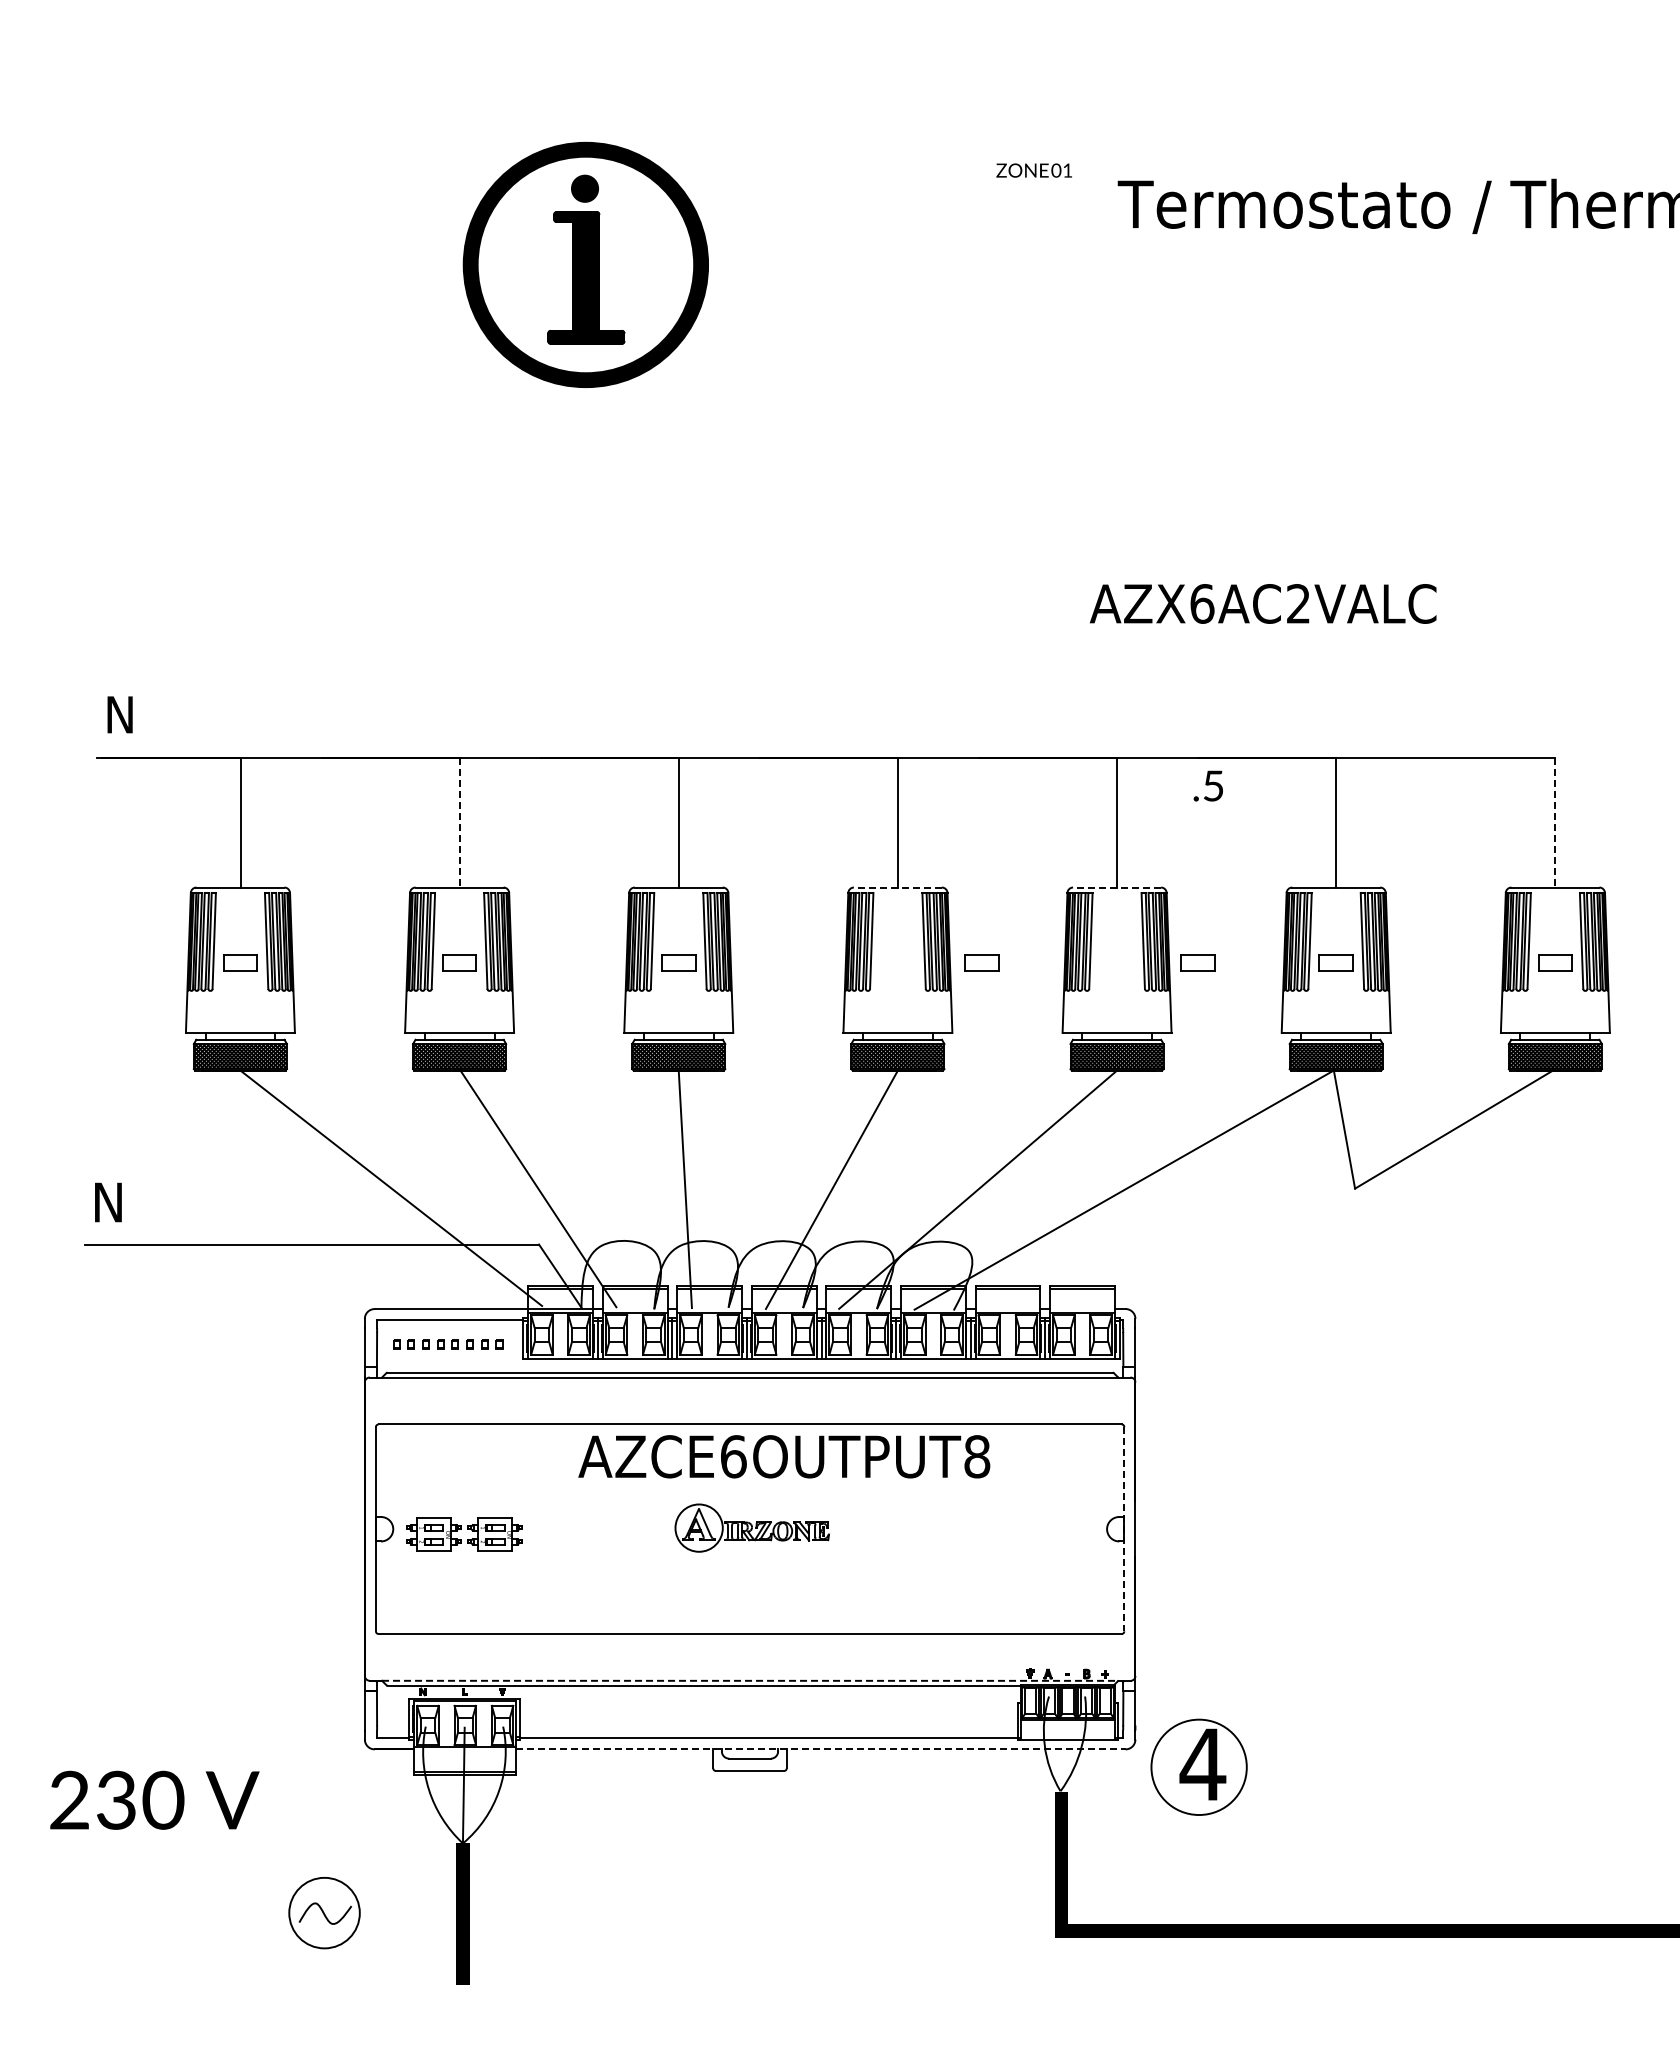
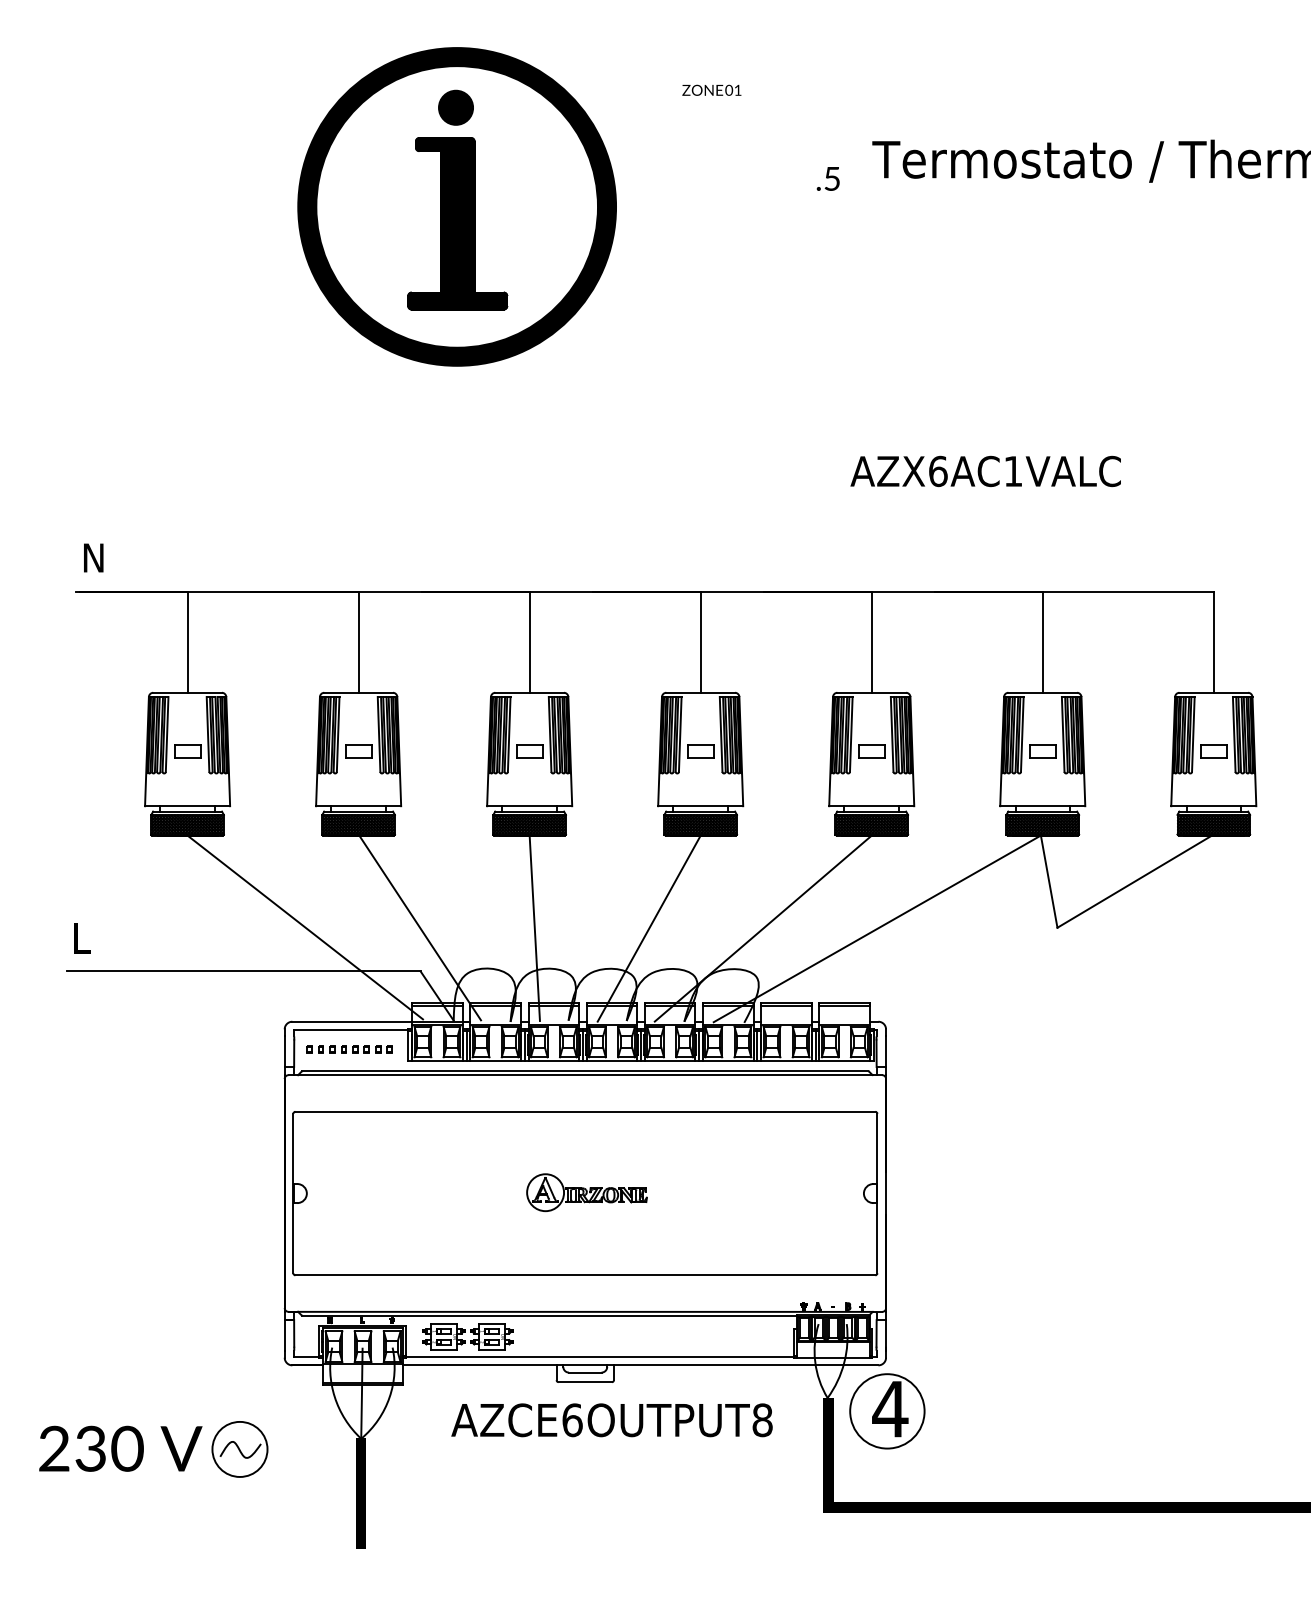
text: (1033, 170) -> (711, 90), moved
part: (585, 264) -> (456, 206), size x1.67
text: (1298, 603) -> (1013, 471), AZX6AC2VALC -> AZX6AC1VALC
text: (1207, 785) -> (827, 178), moved
line: (459, 822) -> (358, 642), dashed -> solid
line: (1555, 822) -> (1213, 642), dashed -> solid
line: (897, 887) -> (700, 692), dashed -> solid
line: (1116, 887) -> (871, 692), dashed -> solid
part: (981, 962) -> (700, 751), moved
part: (1197, 962) -> (871, 751), moved
text: (108, 1202) -> (84, 938), N -> L
text: (784, 1456) -> (612, 1420), moved
line: (1124, 1529) -> (877, 1193), dashed -> solid
part: (464, 1534) -> (467, 1336), moved
line: (750, 1680) -> (585, 1311), dashed -> solid
line: (820, 1749) -> (640, 1365), dashed -> solid
part: (1198, 1766) -> (886, 1410), moved
text: (154, 1799) -> (120, 1448), moved
part: (324, 1913) -> (239, 1449), moved

